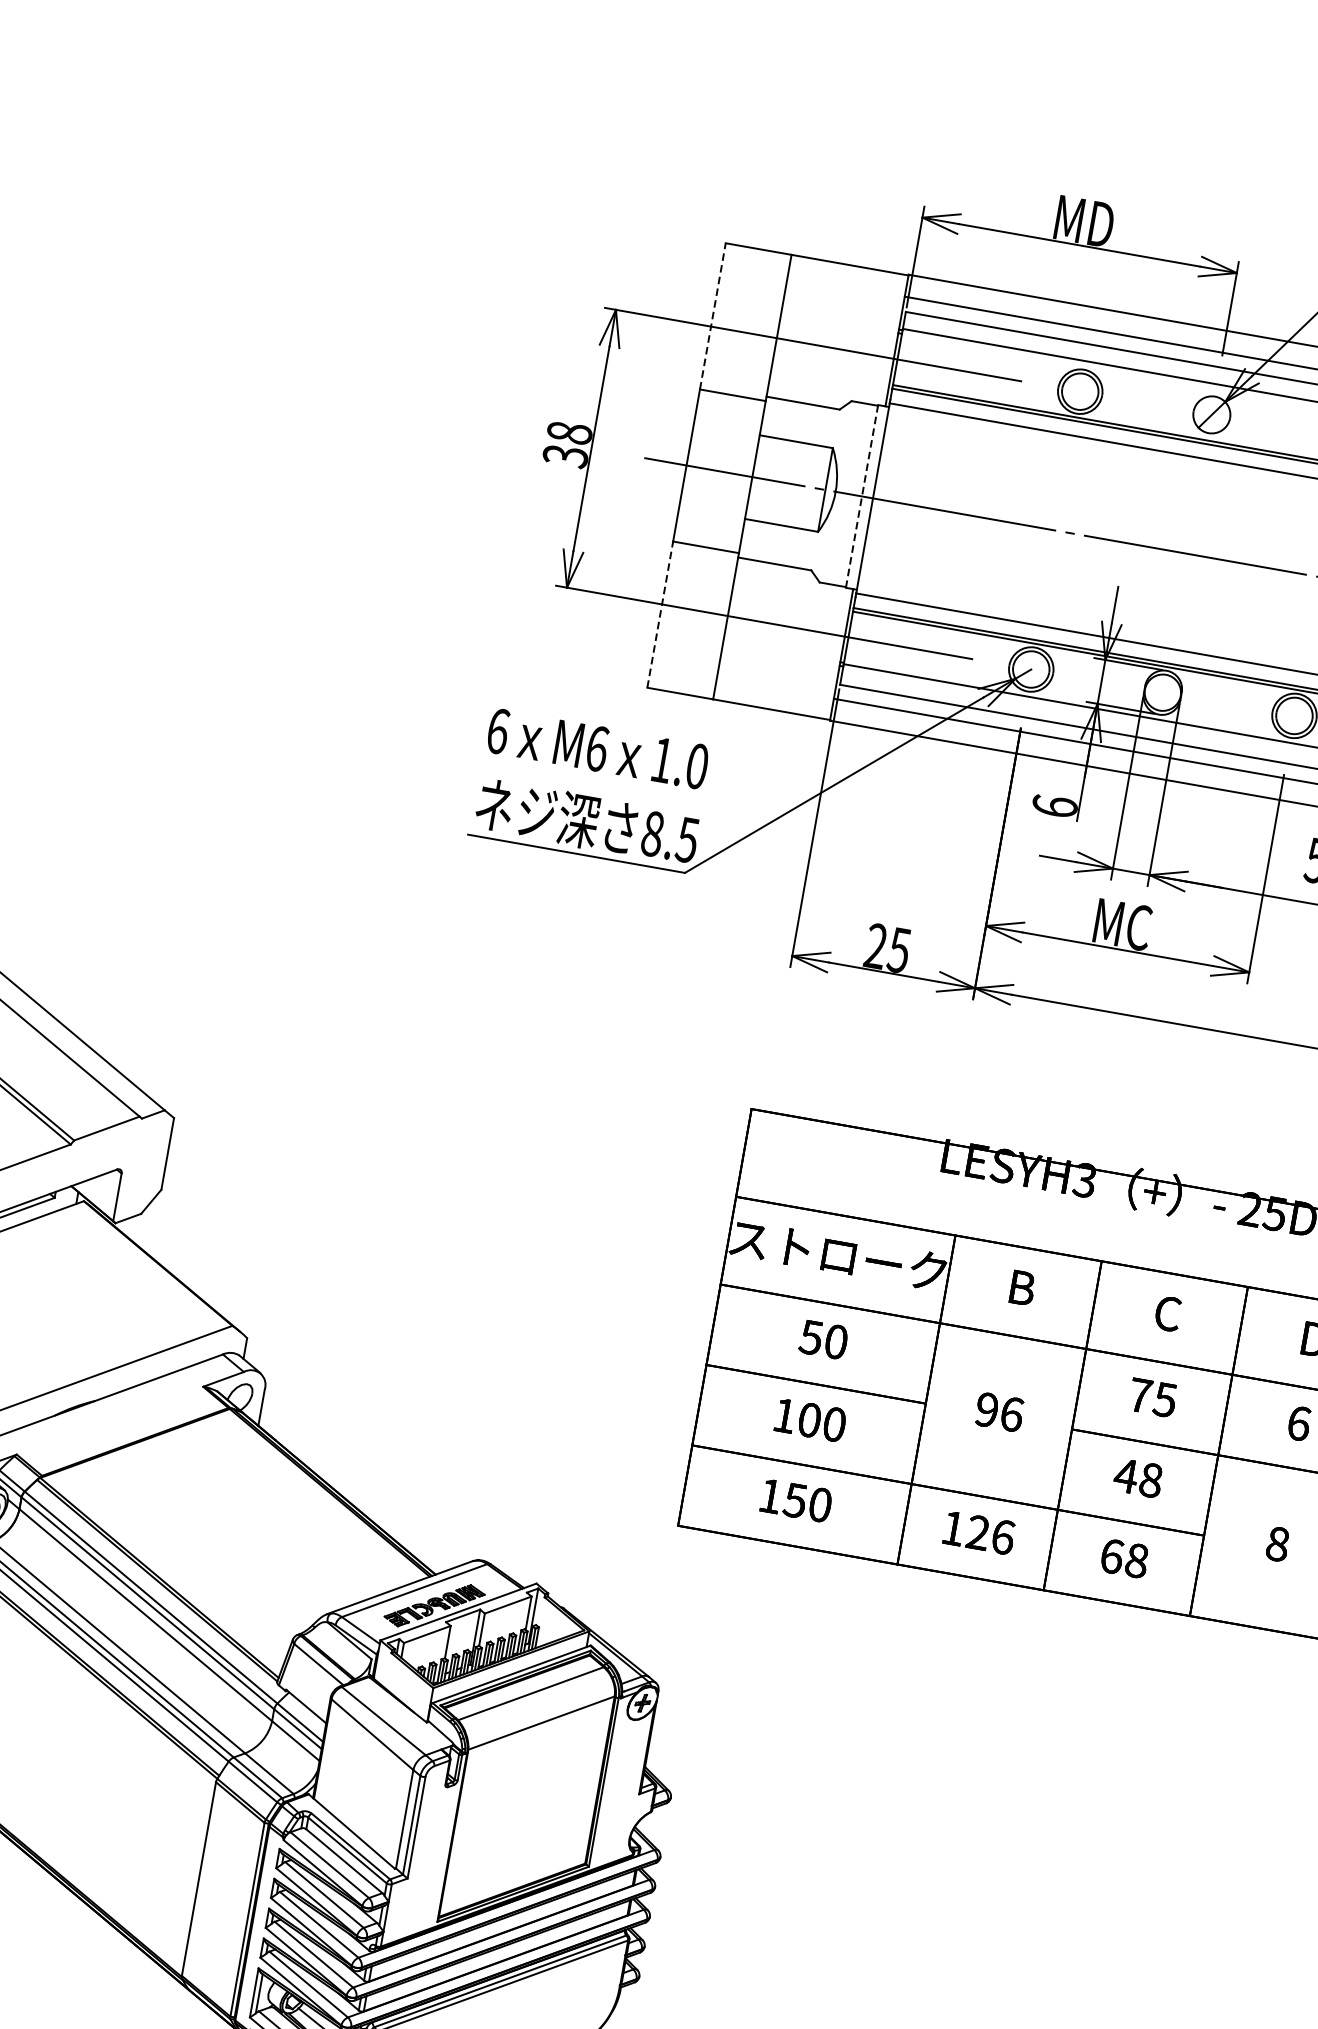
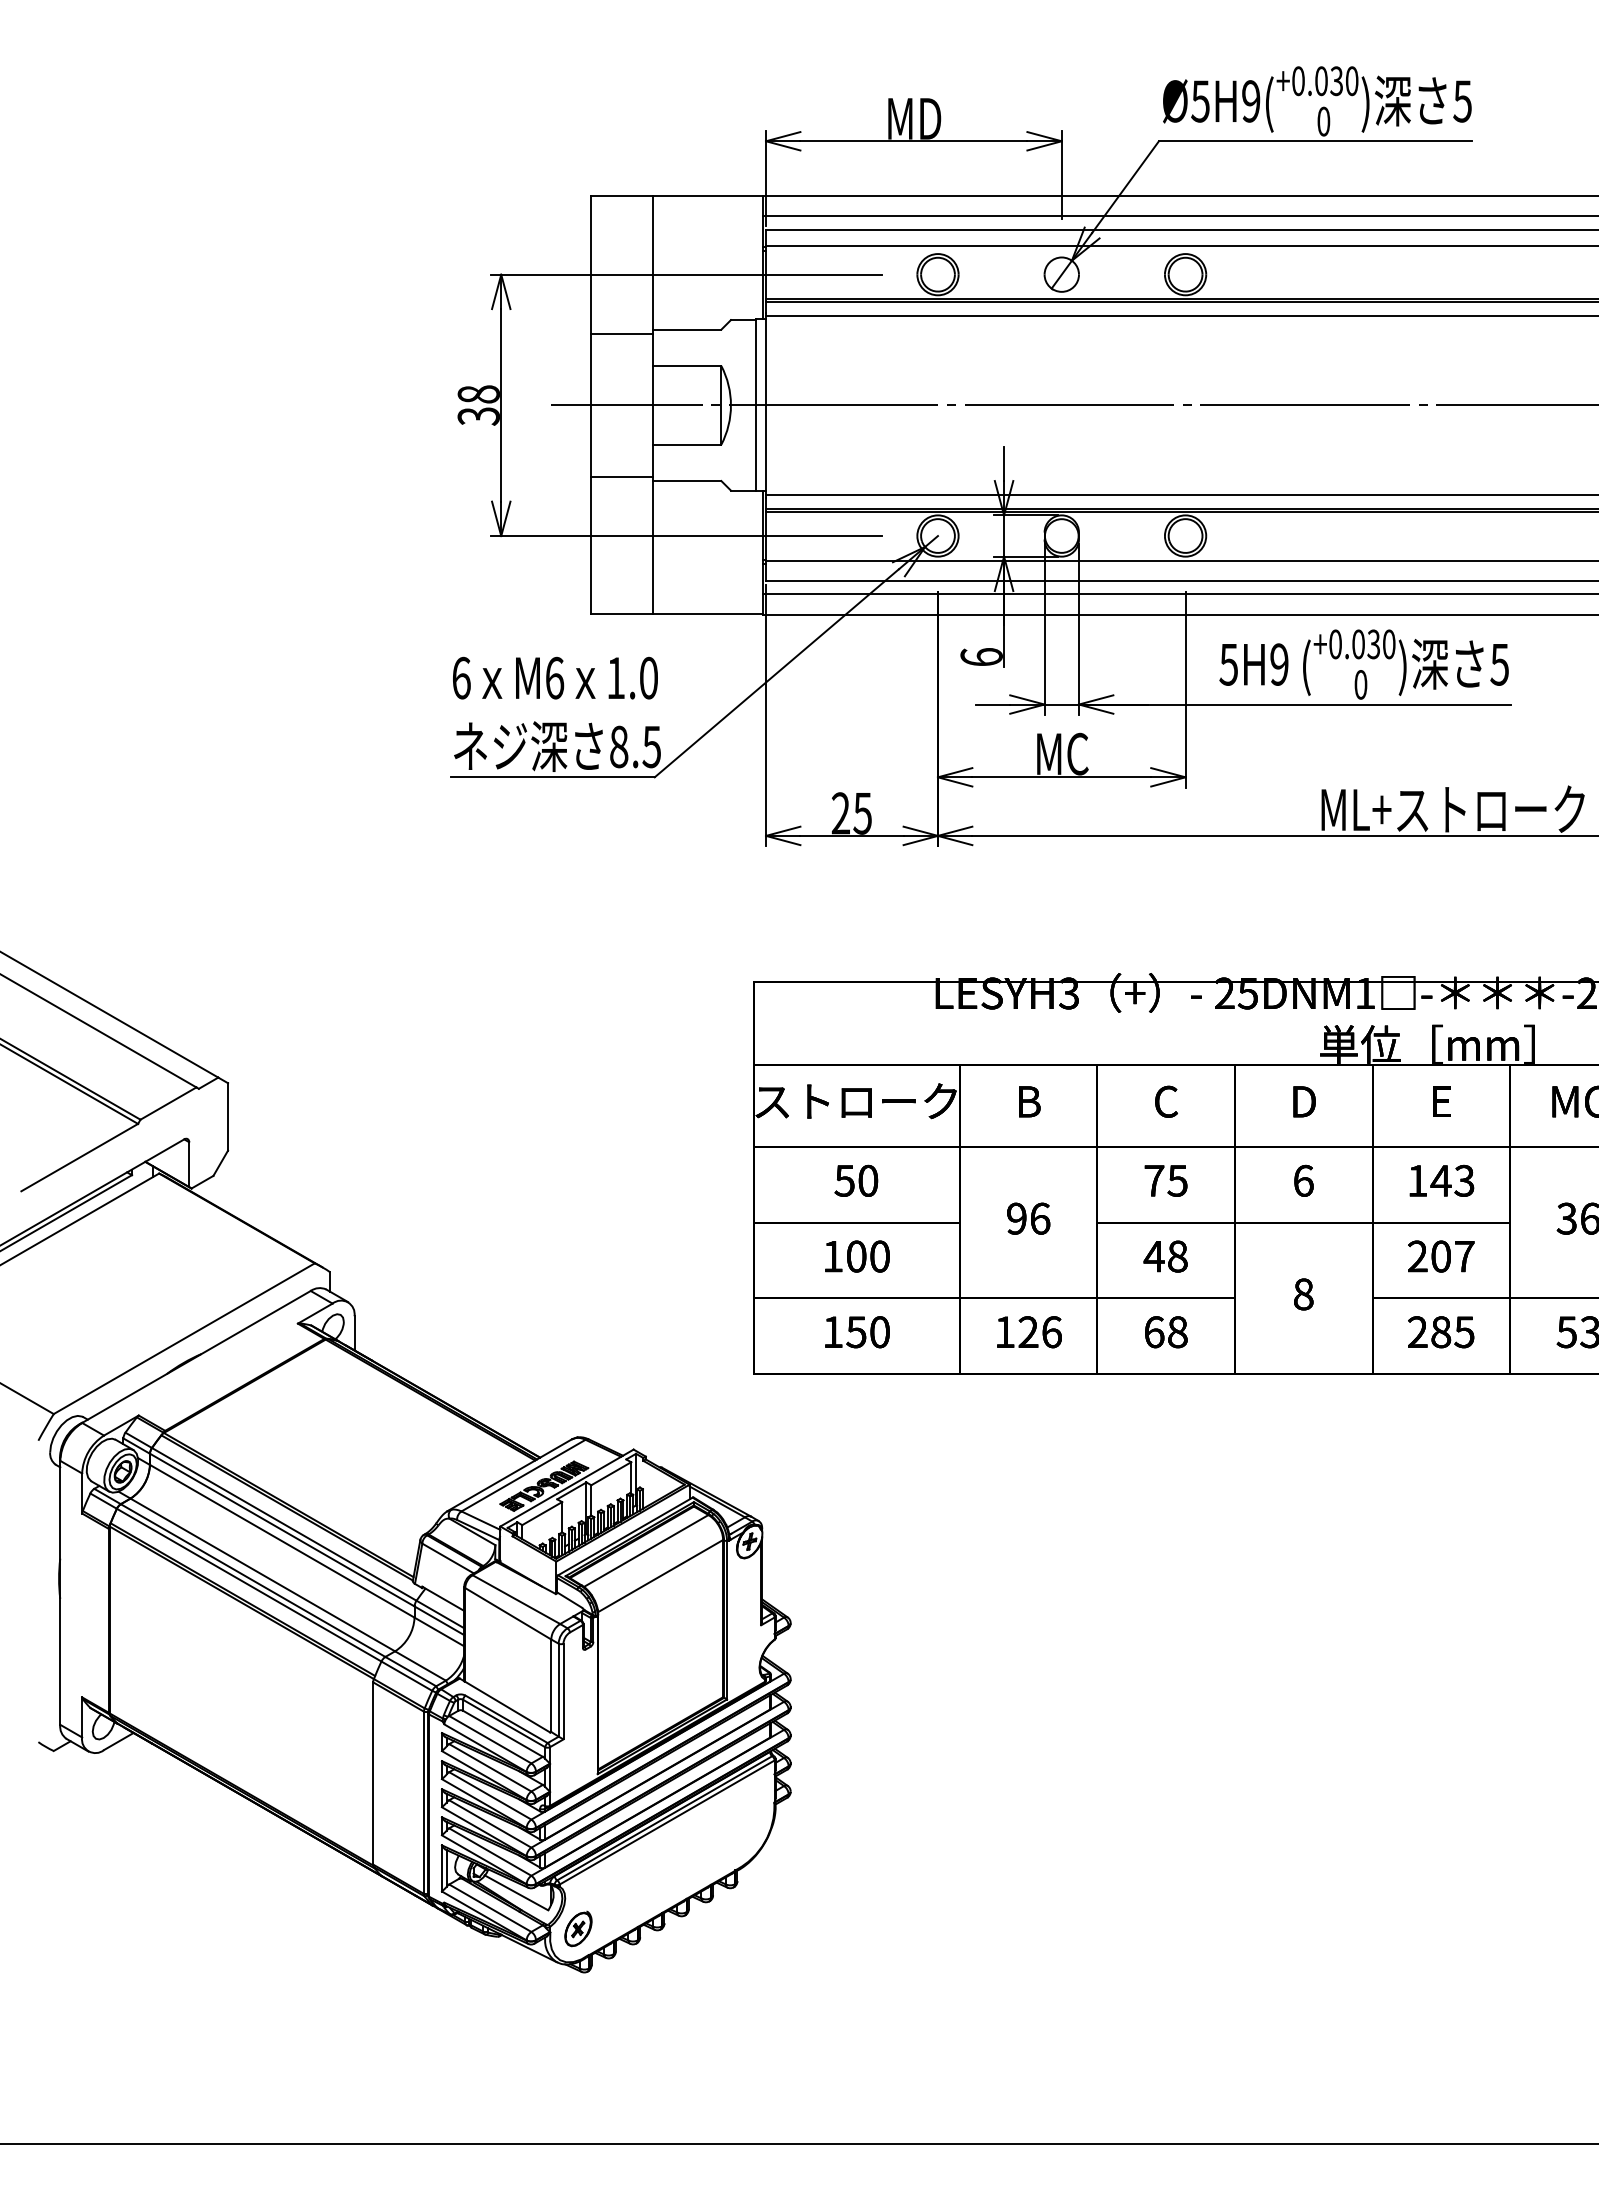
line: (712, 316) -> (590, 265), dashed -> solid
line: (861, 496) -> (755, 405), dashed -> solid
line: (660, 614) -> (590, 545), dashed -> solid

